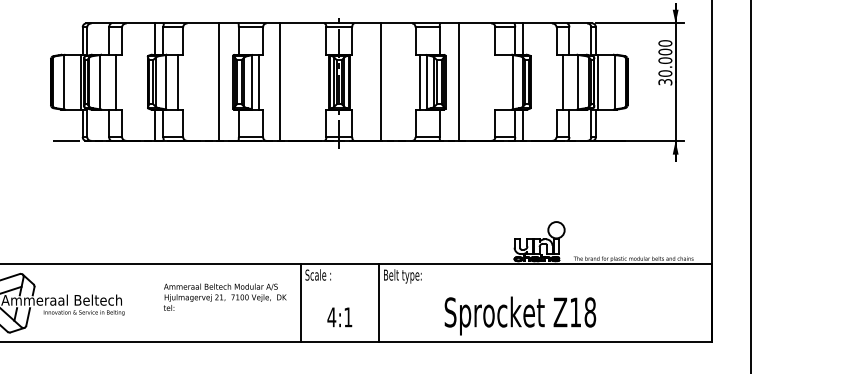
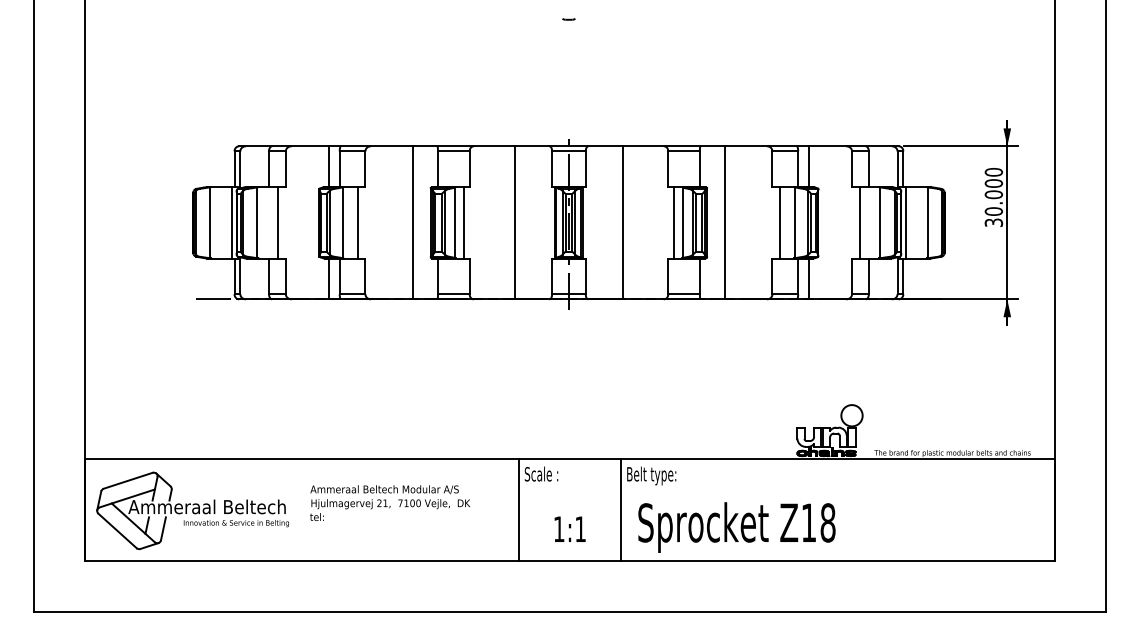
line: (279, 81) -> (514, 222), moved
line: (500, 81) -> (779, 222), added
text: (224, 296) -> (389, 502), moved
text: (520, 315) -> (736, 527), moved
text: (331, 316) -> (558, 528), 4:1 -> 1:1

